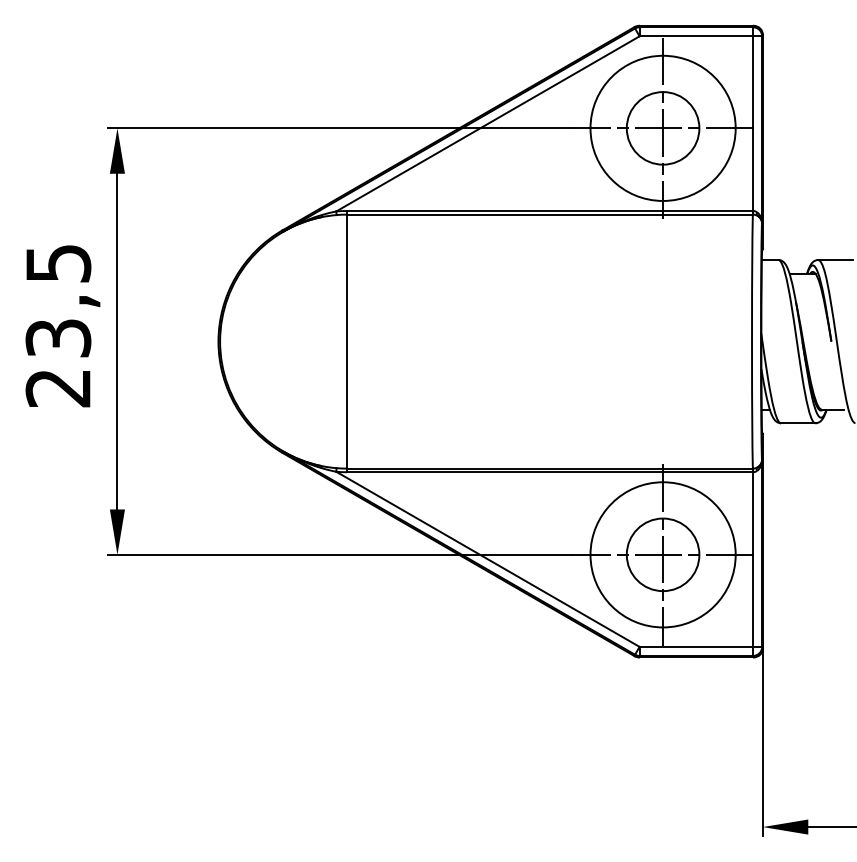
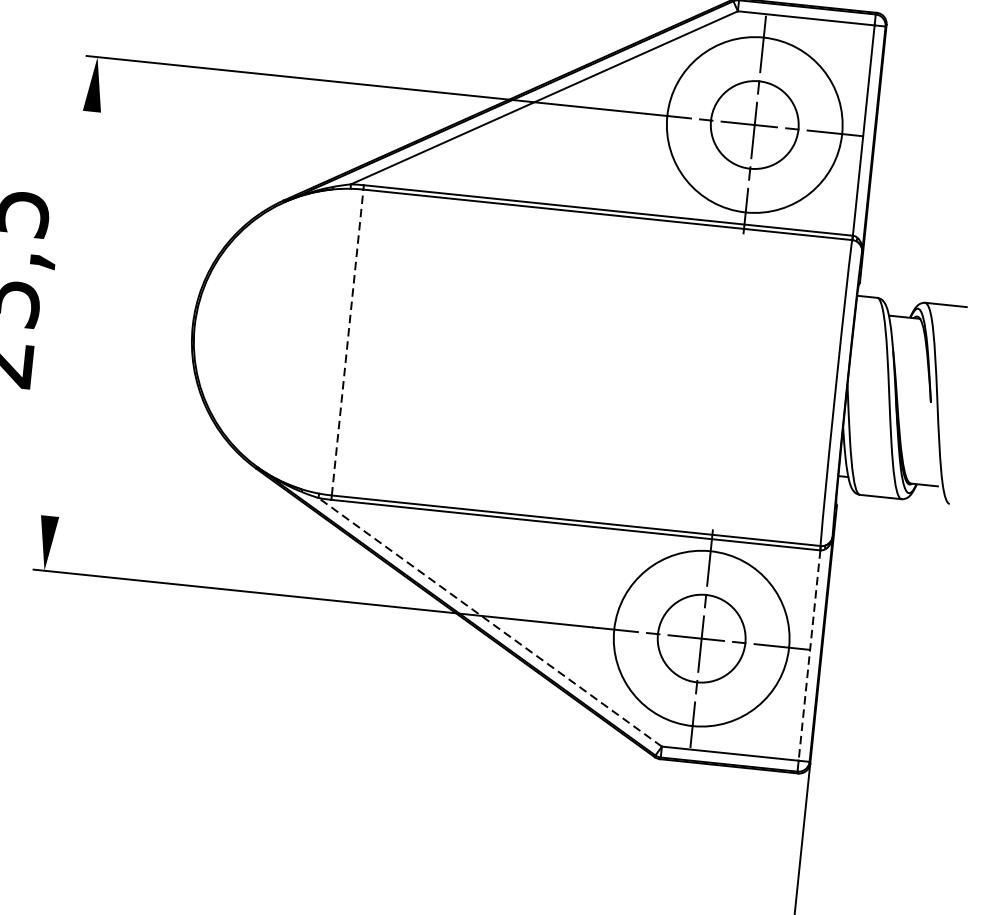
line: (117, 341) -> (71, 313), removed
line: (347, 341) -> (348, 342), solid -> dashed
line: (487, 559) -> (489, 622), solid -> dashed
line: (753, 560) -> (809, 656), solid -> dashed

